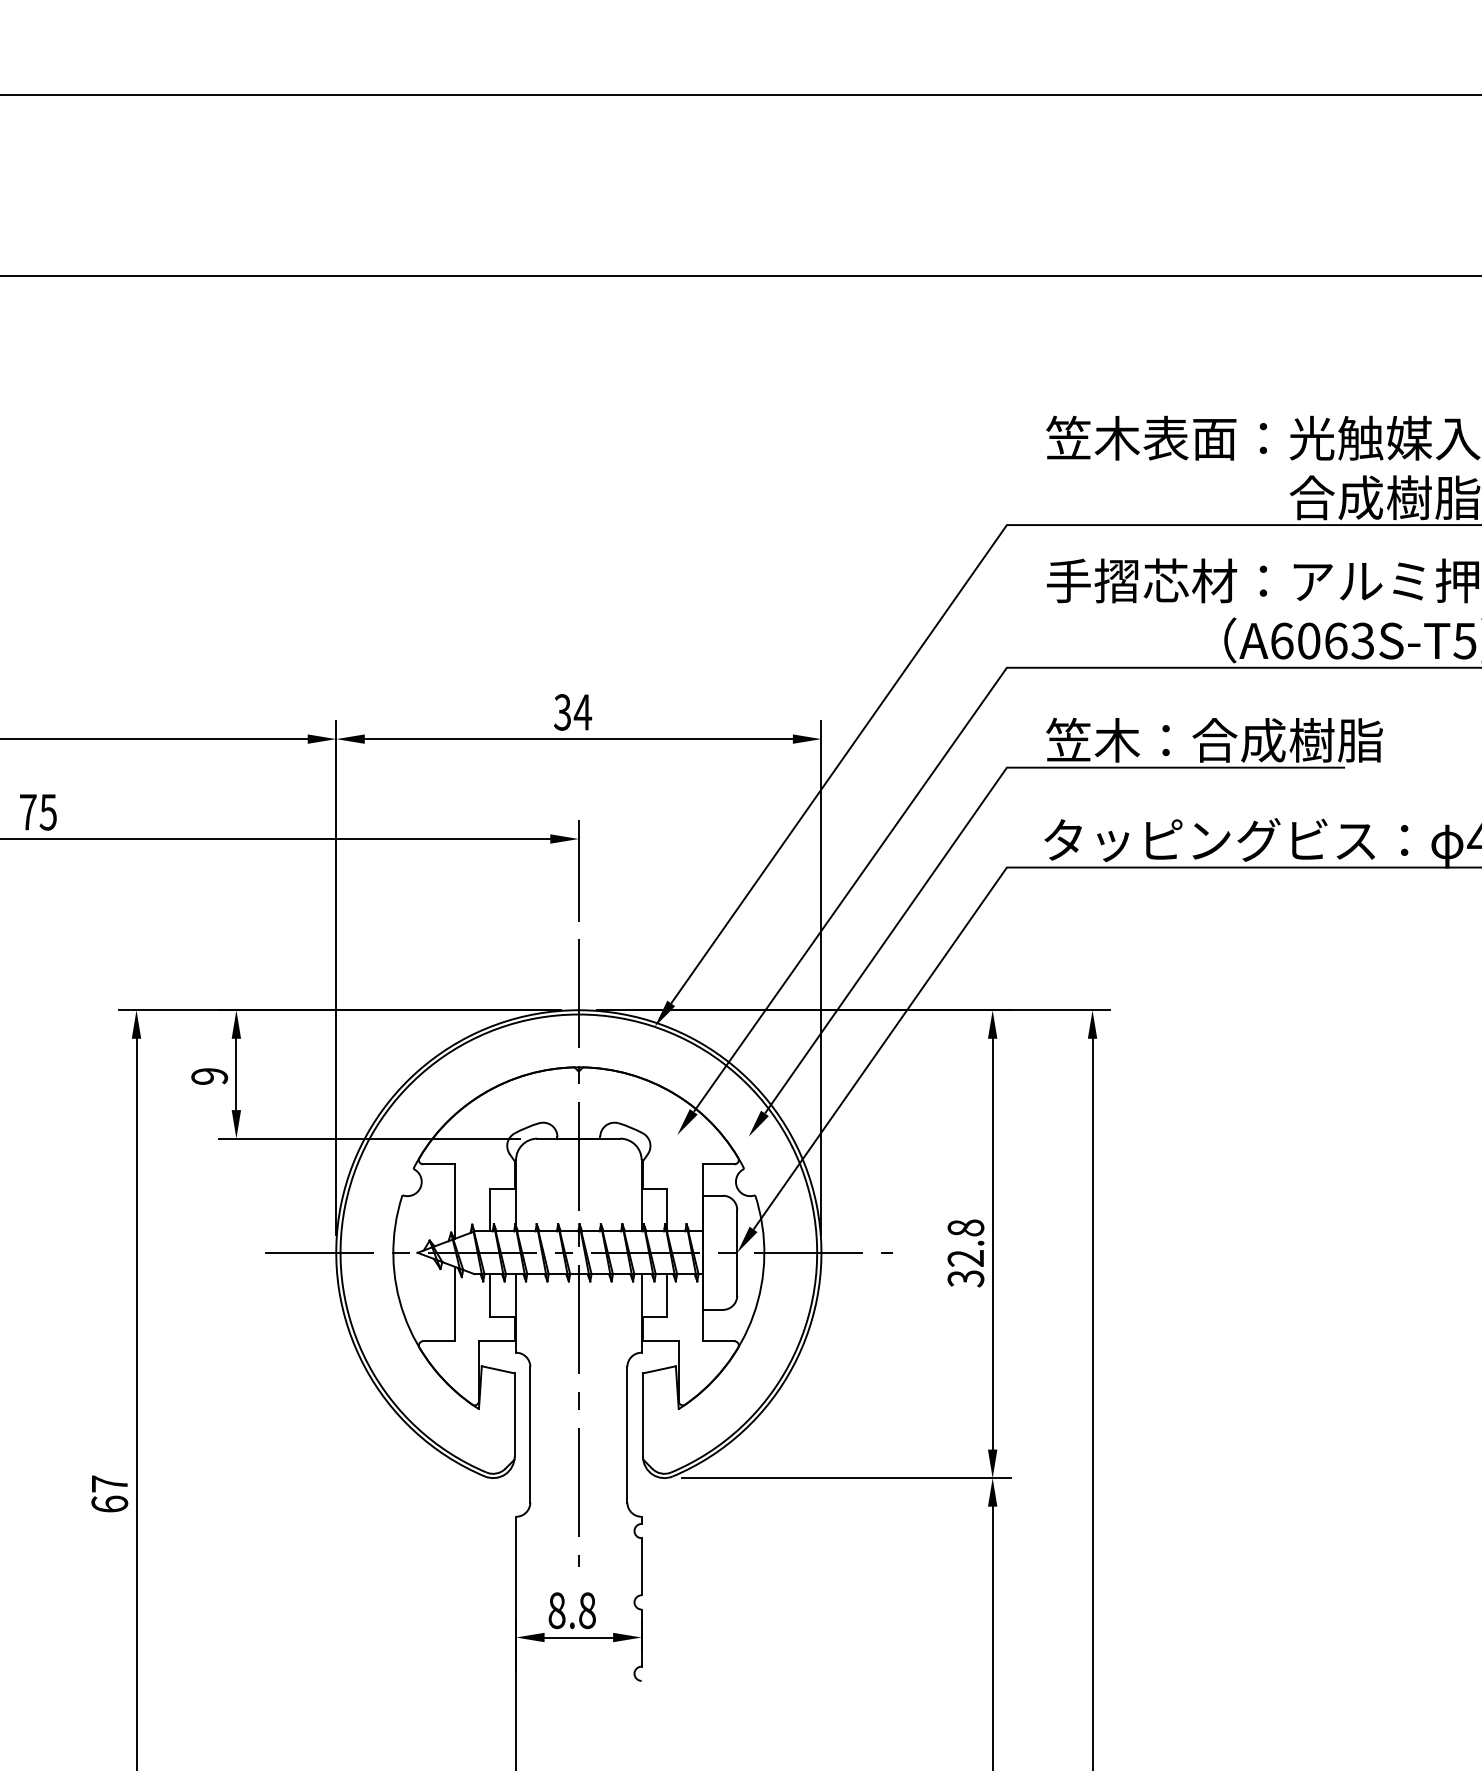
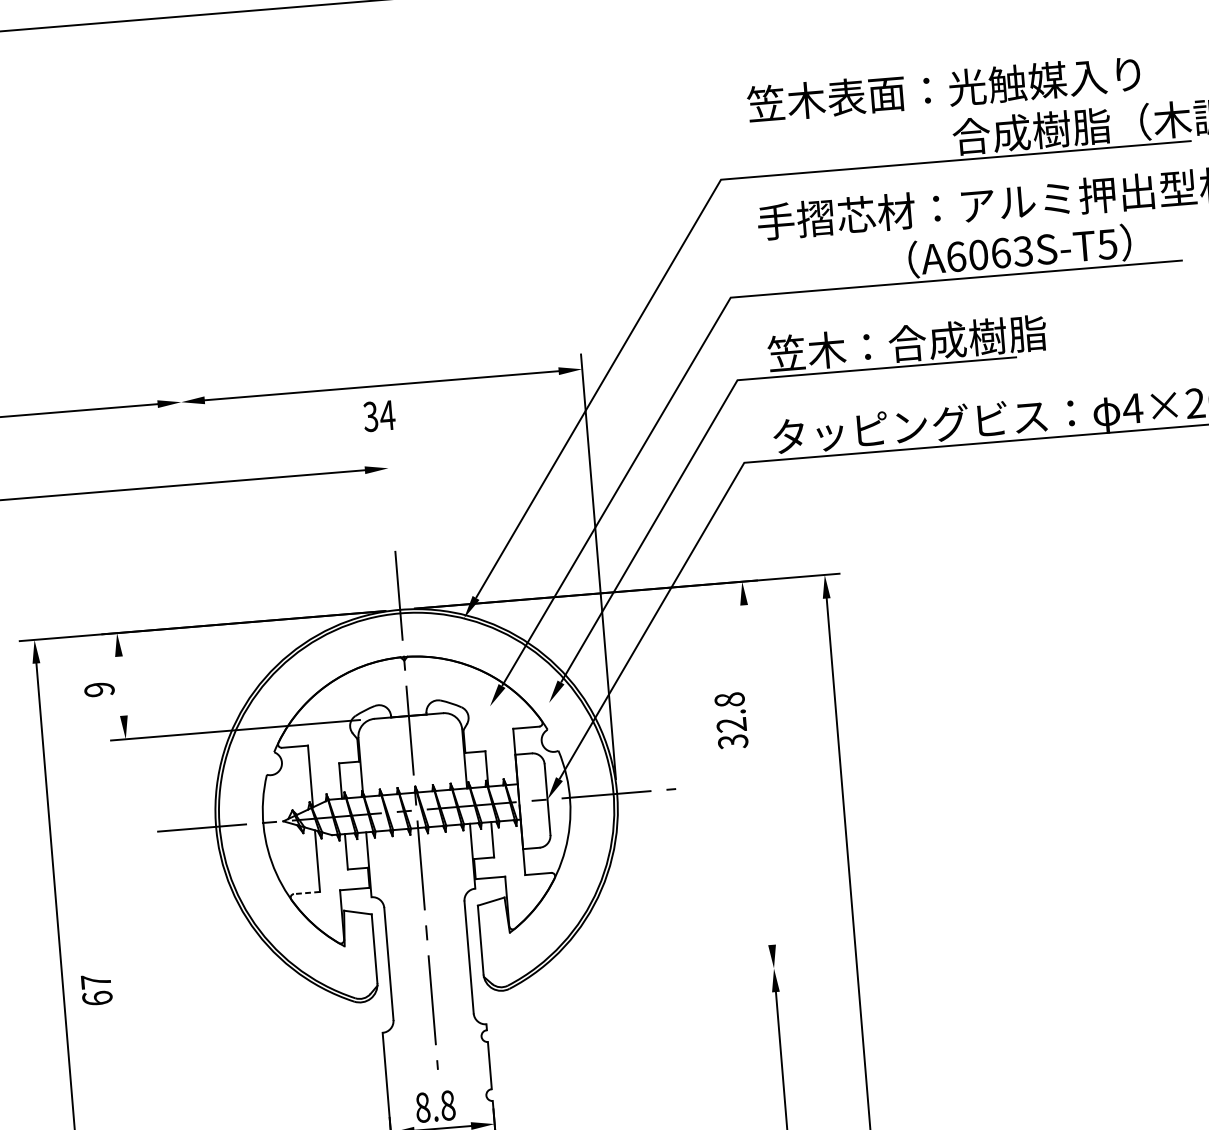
text: (573, 712) -> (379, 416), moved
line: (578, 871) -> (390, 495), removed
line: (336, 977) -> (197, 599), removed
line: (236, 1074) -> (121, 686), removed
line: (992, 1243) -> (757, 774), removed
text: (965, 1253) -> (731, 721), moved
line: (438, 1341) -> (306, 893), solid -> dashed
line: (846, 1478) -> (653, 978), removed
text: (109, 1493) -> (96, 989), moved

